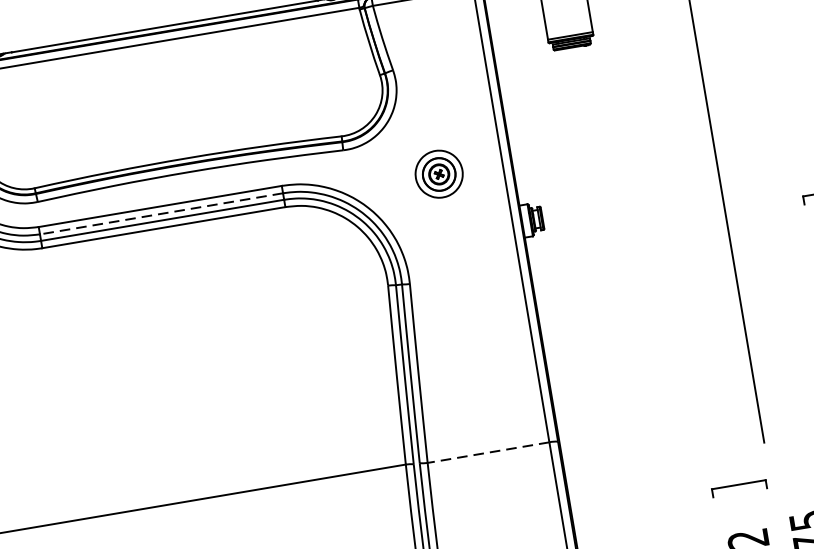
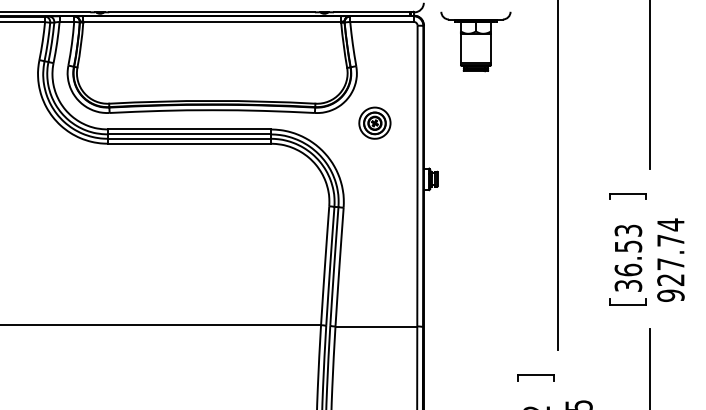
part: (438, 173) -> (374, 122), moved
line: (162, 213) -> (189, 134), dashed -> solid
line: (488, 452) -> (376, 326), dashed -> solid

